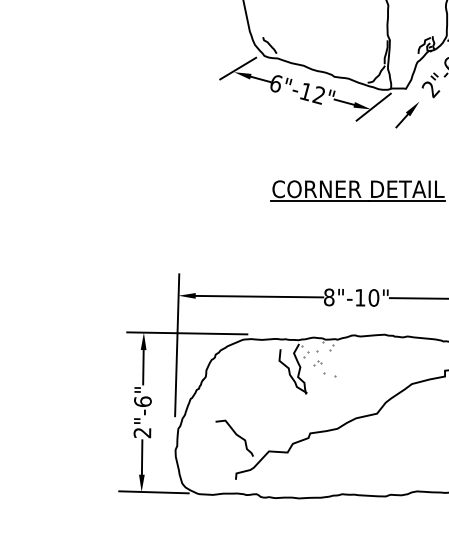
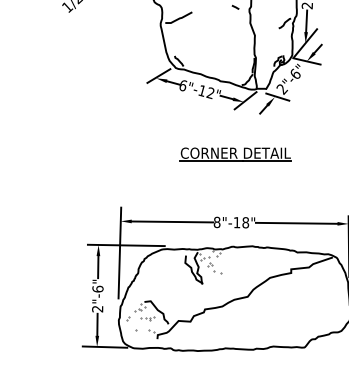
line: (423, 100) -> (277, 96), added
text: (373, 297) -> (245, 222), 8"-10" -> 8"-18"
hatch: (209, 447) -> (140, 318), added

